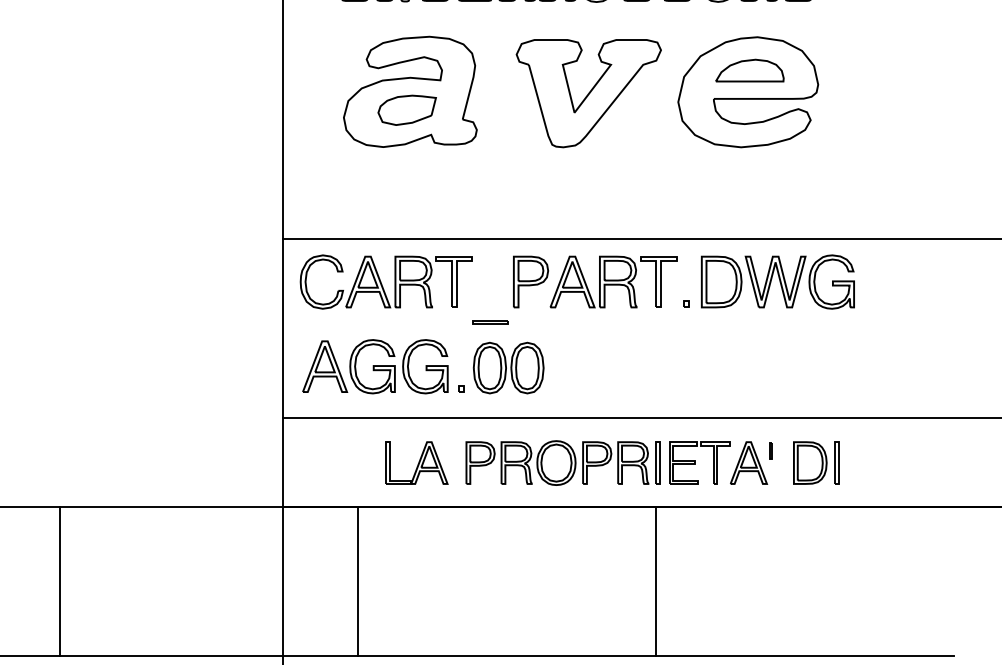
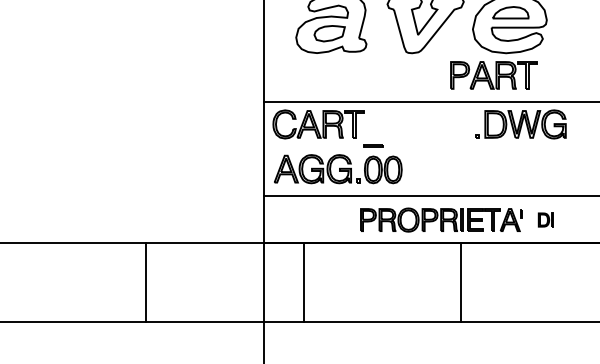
part: (594, 282) -> (493, 75), moved
part: (416, 461) -> (334, 219), removed
part: (815, 461) -> (545, 219), size x0.6

